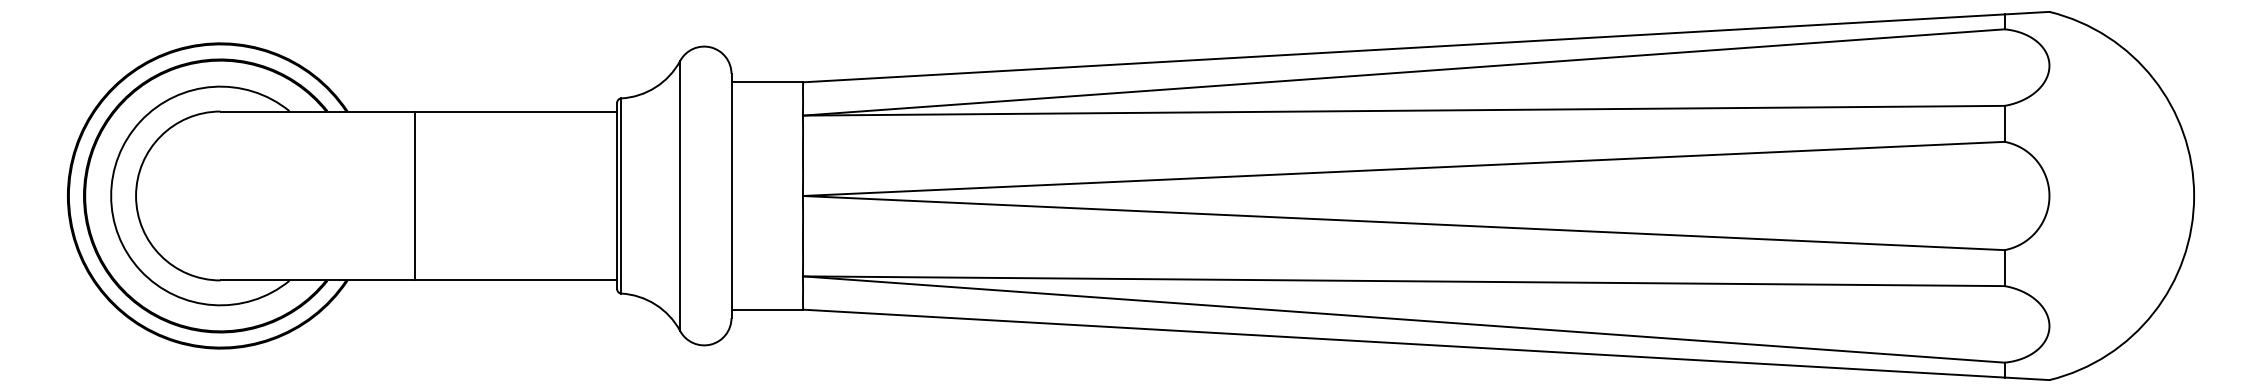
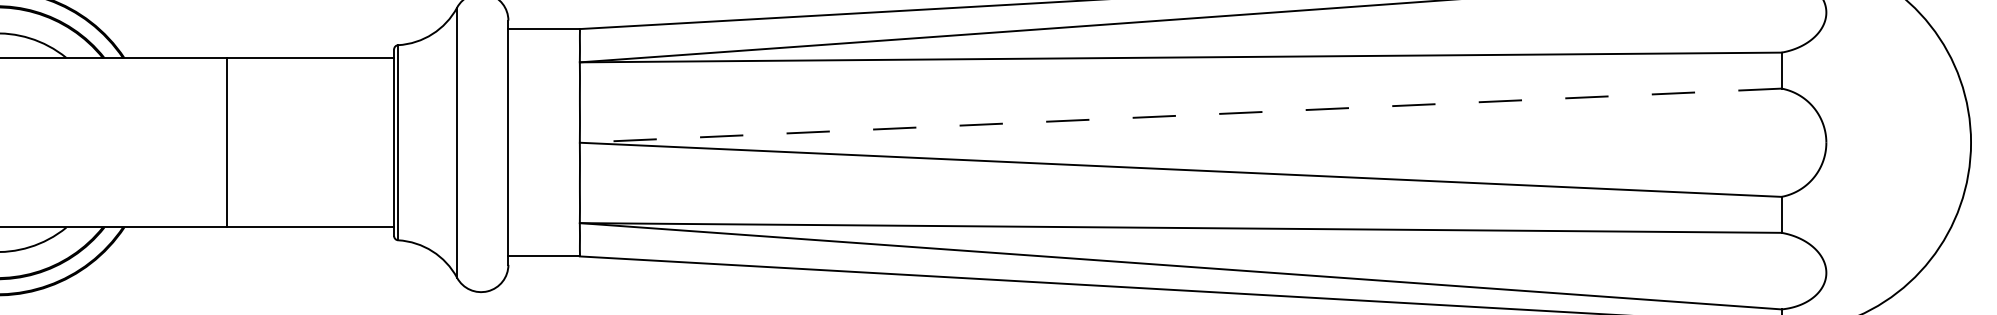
line: (1403, 168) -> (1180, 115), solid -> dashed
line: (415, 195) -> (227, 142), moved

